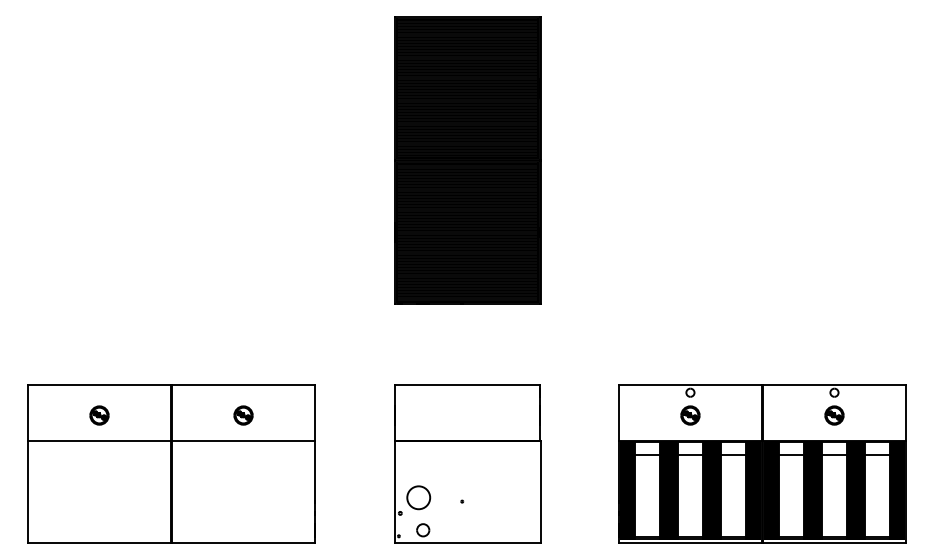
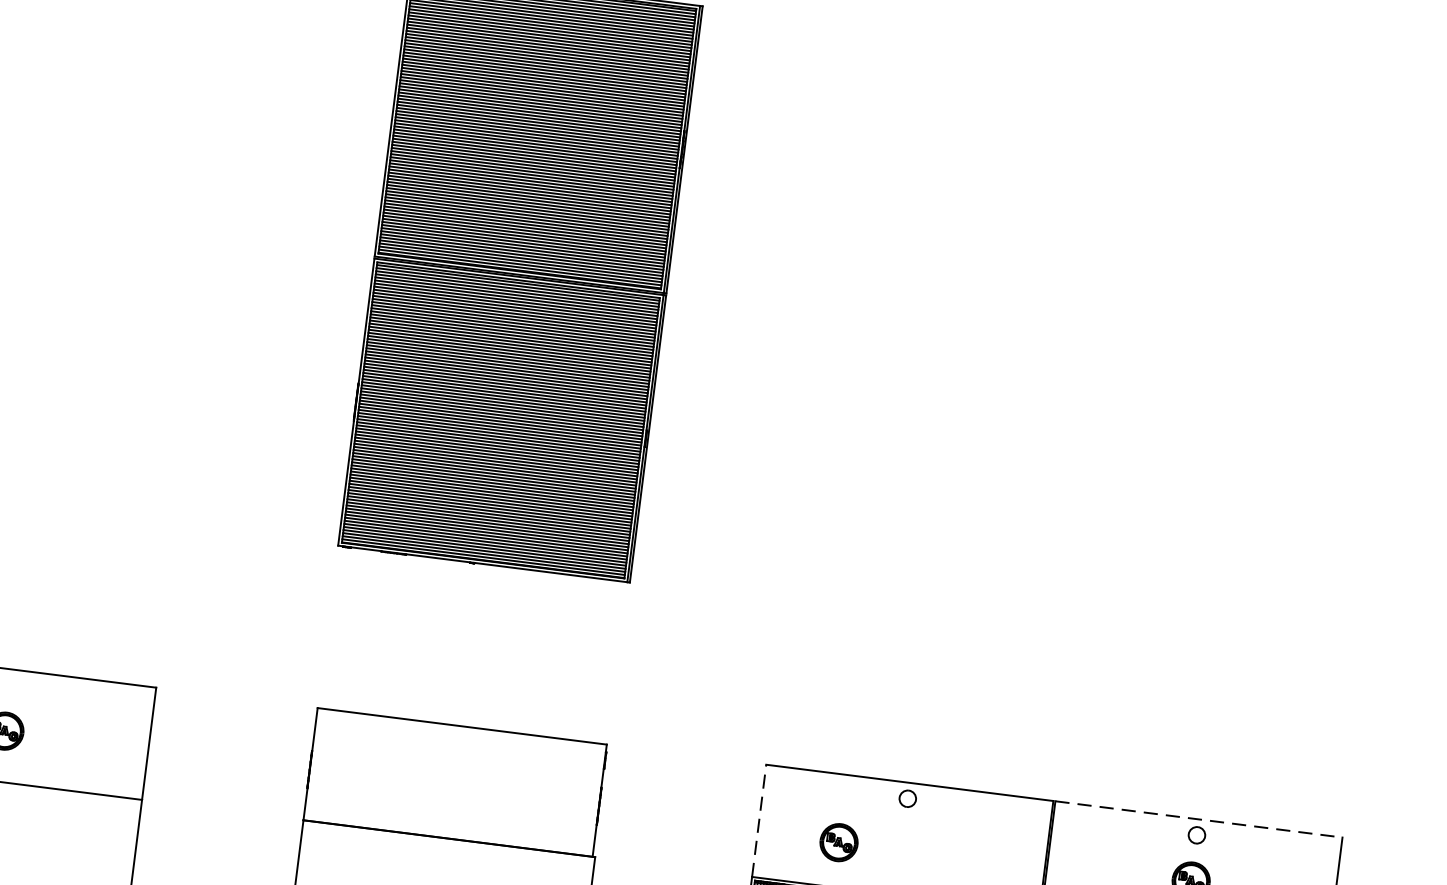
line: (834, 384) -> (1199, 818), solid -> dashed
line: (618, 412) -> (758, 820), solid -> dashed
part: (690, 415) -> (839, 842), moved

